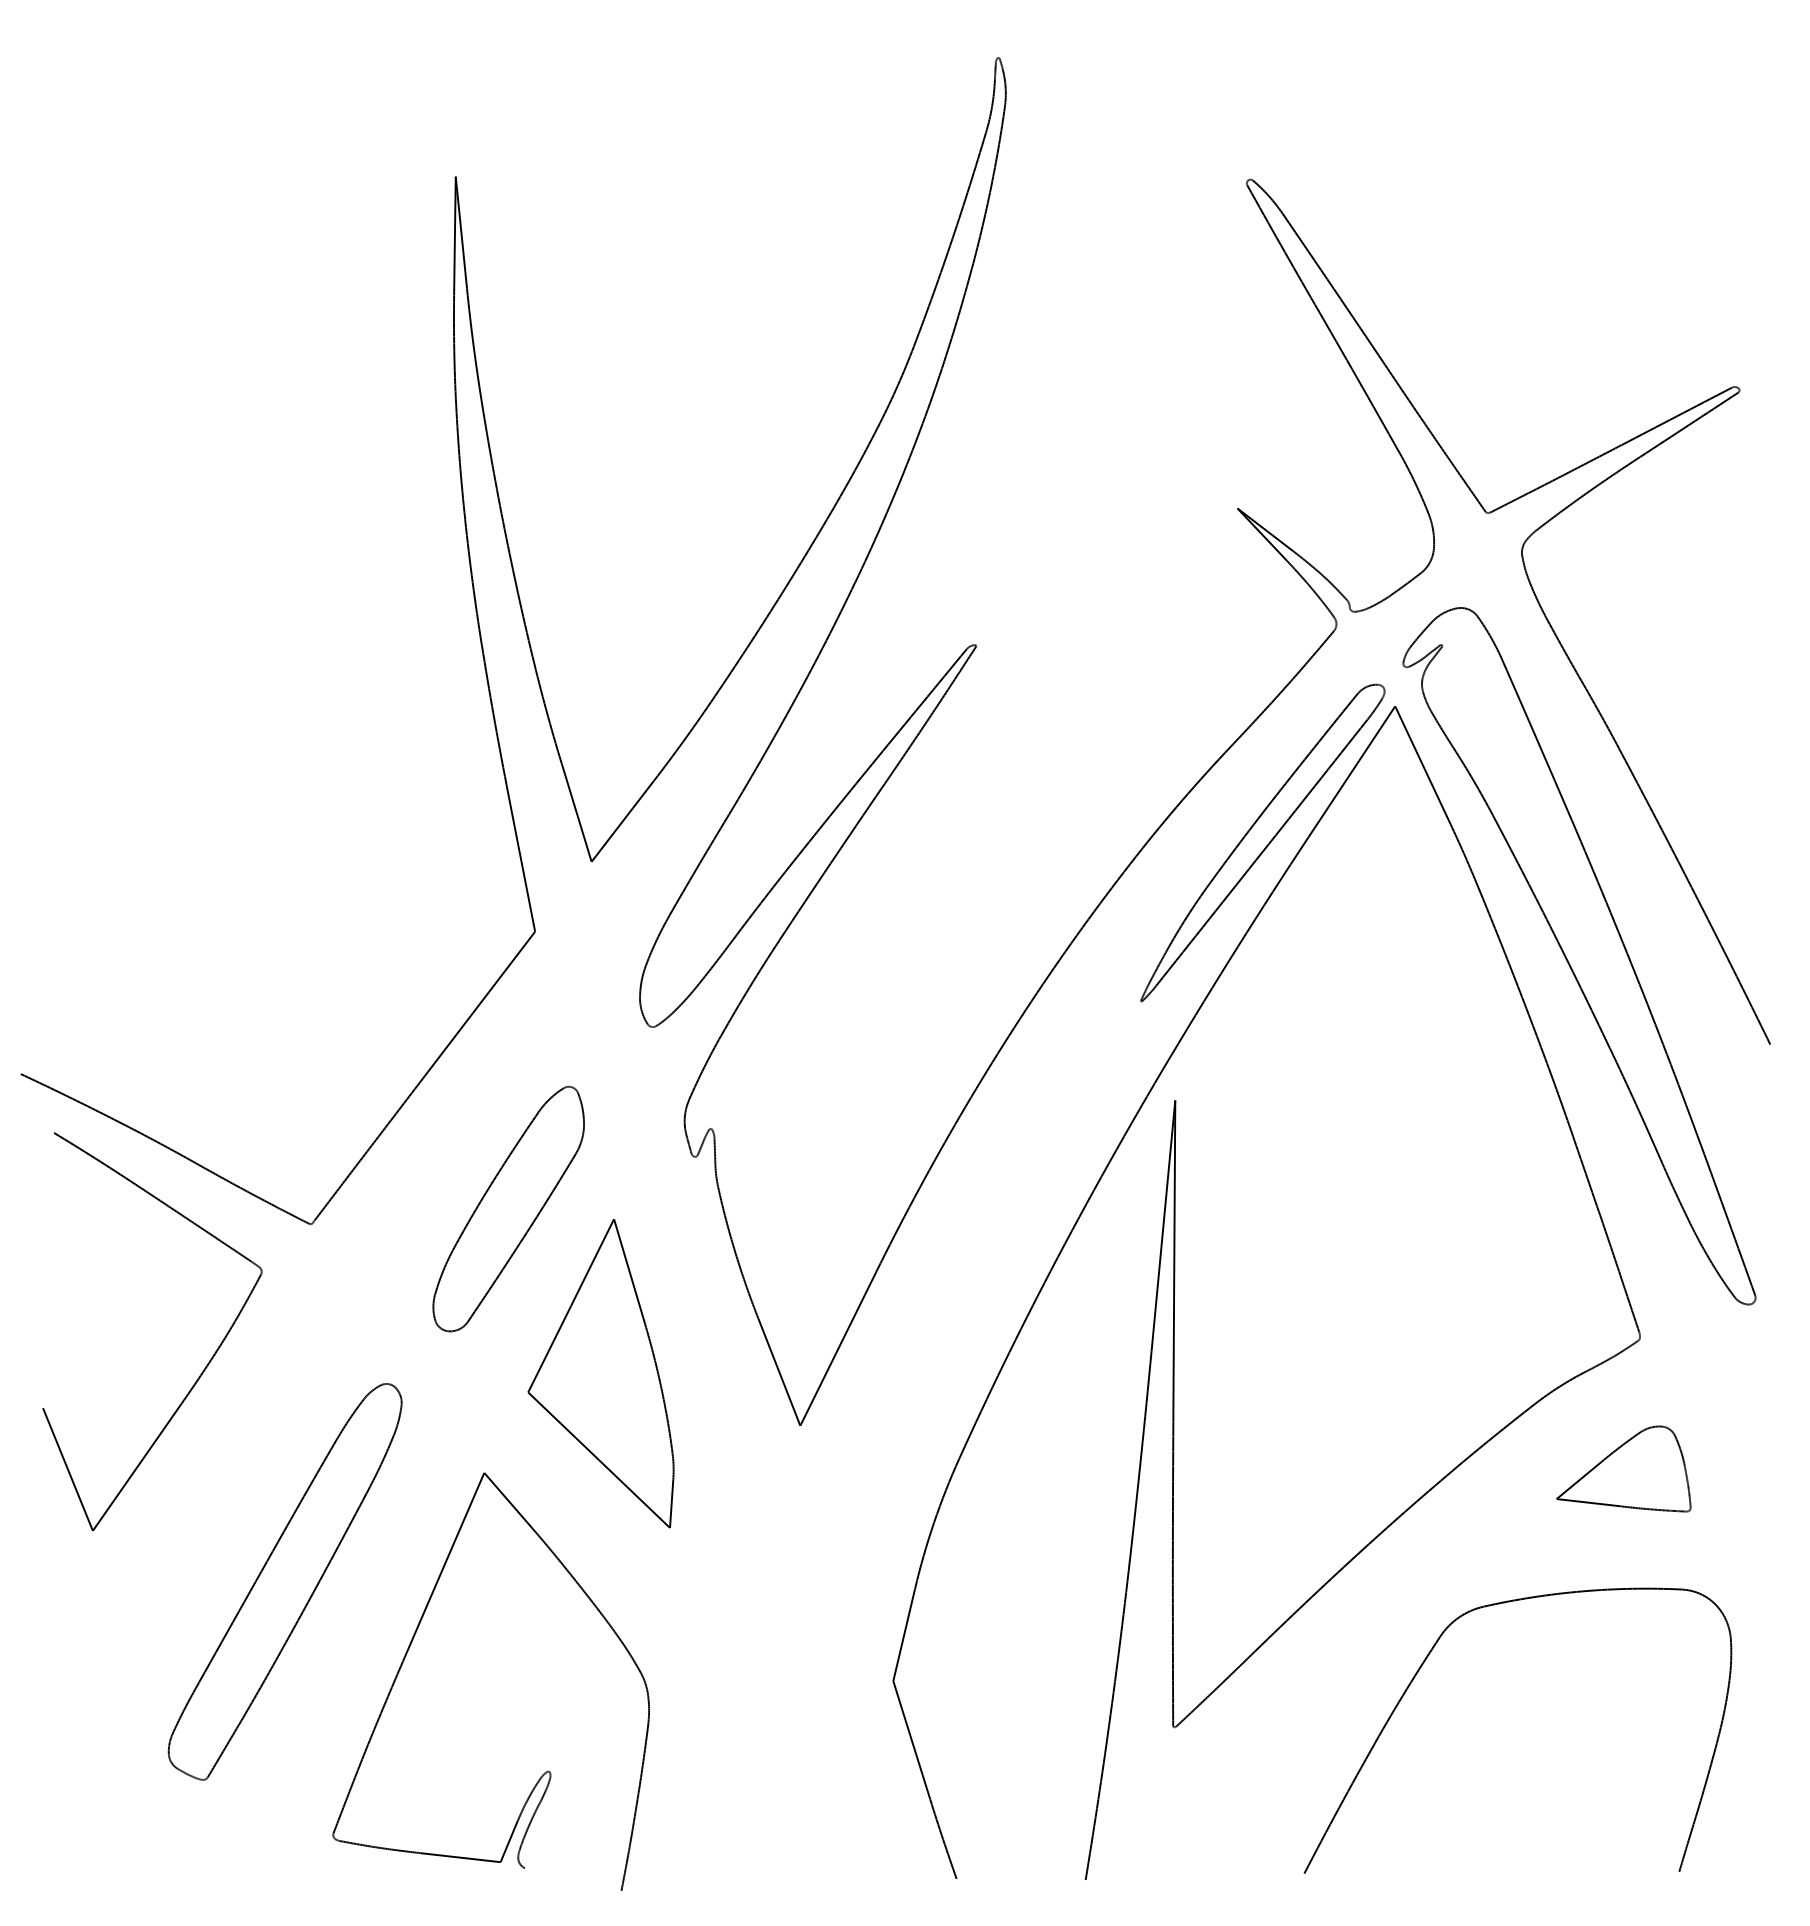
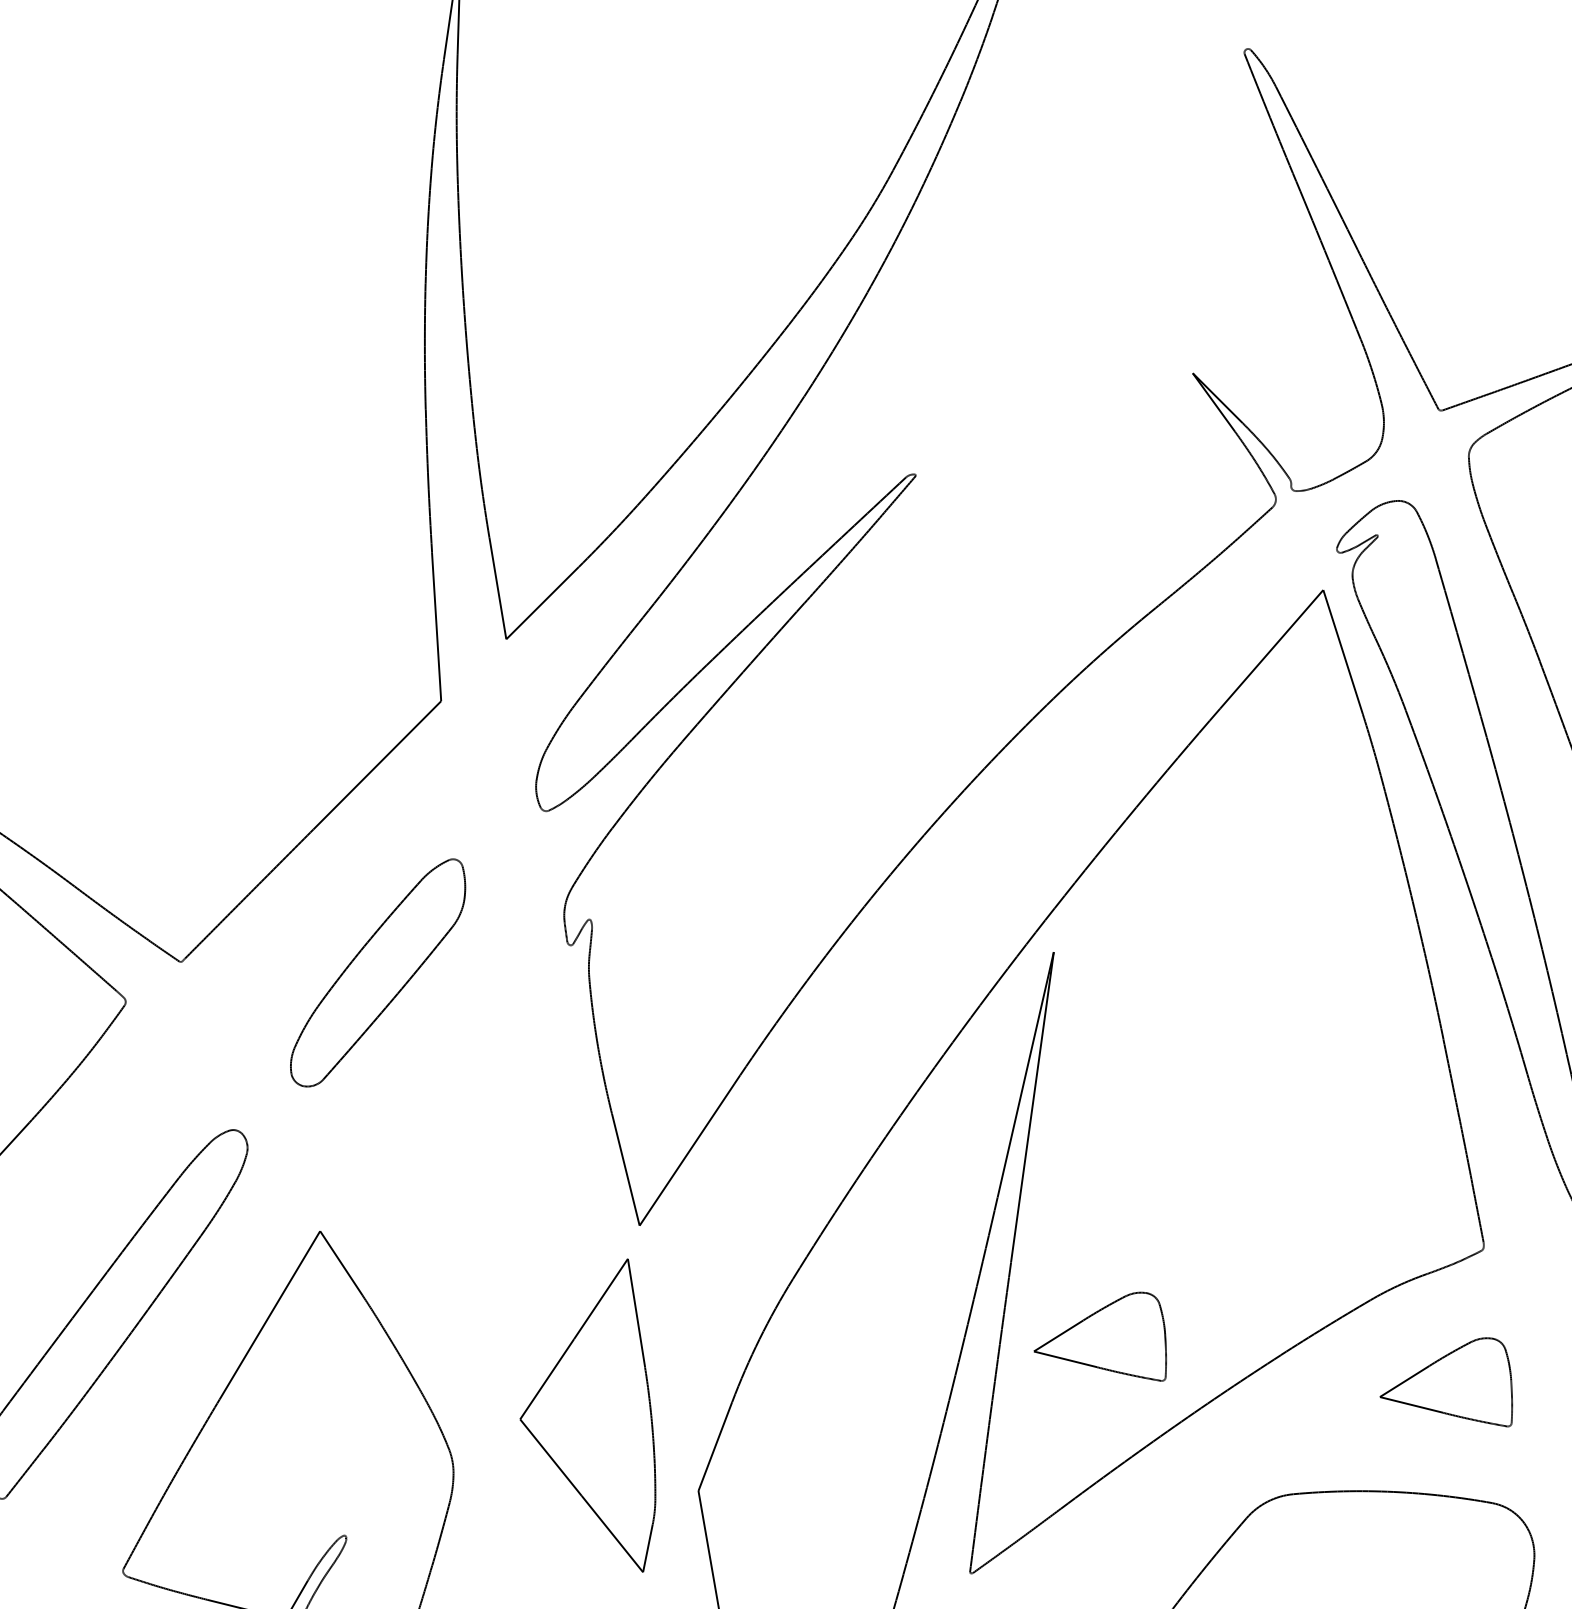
part: (1262, 842) -> (1173, 707), removed
part: (600, 1373) -> (594, 1410), moved
part: (1274, 1468) -> (1104, 1329), added

